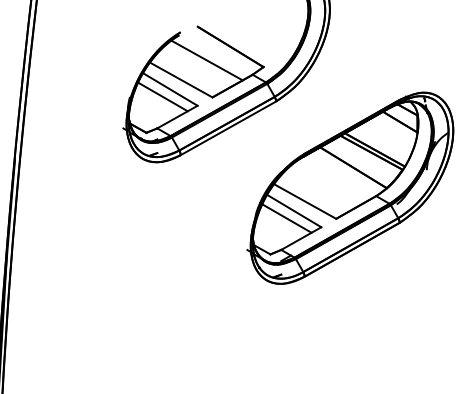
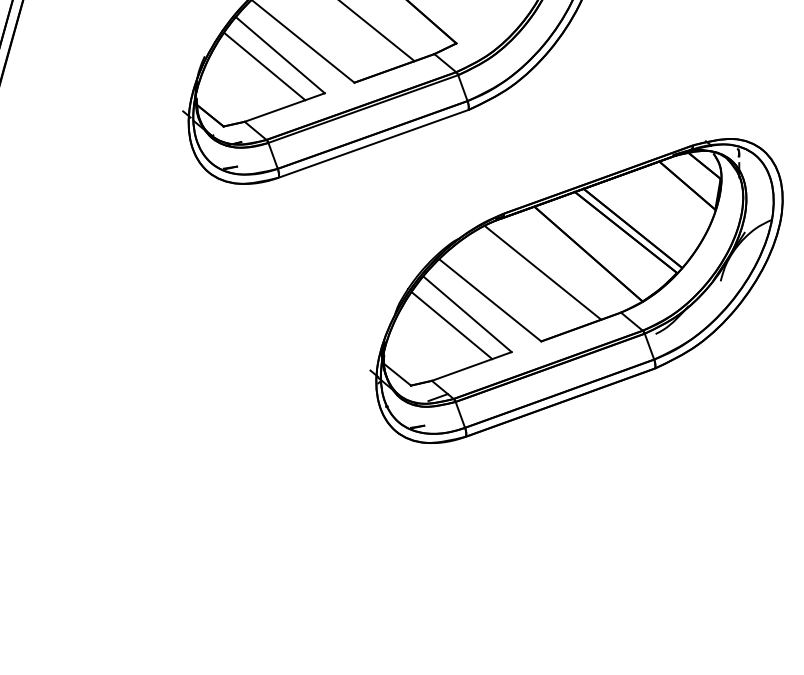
line: (330, 181) -> (542, 271), added

